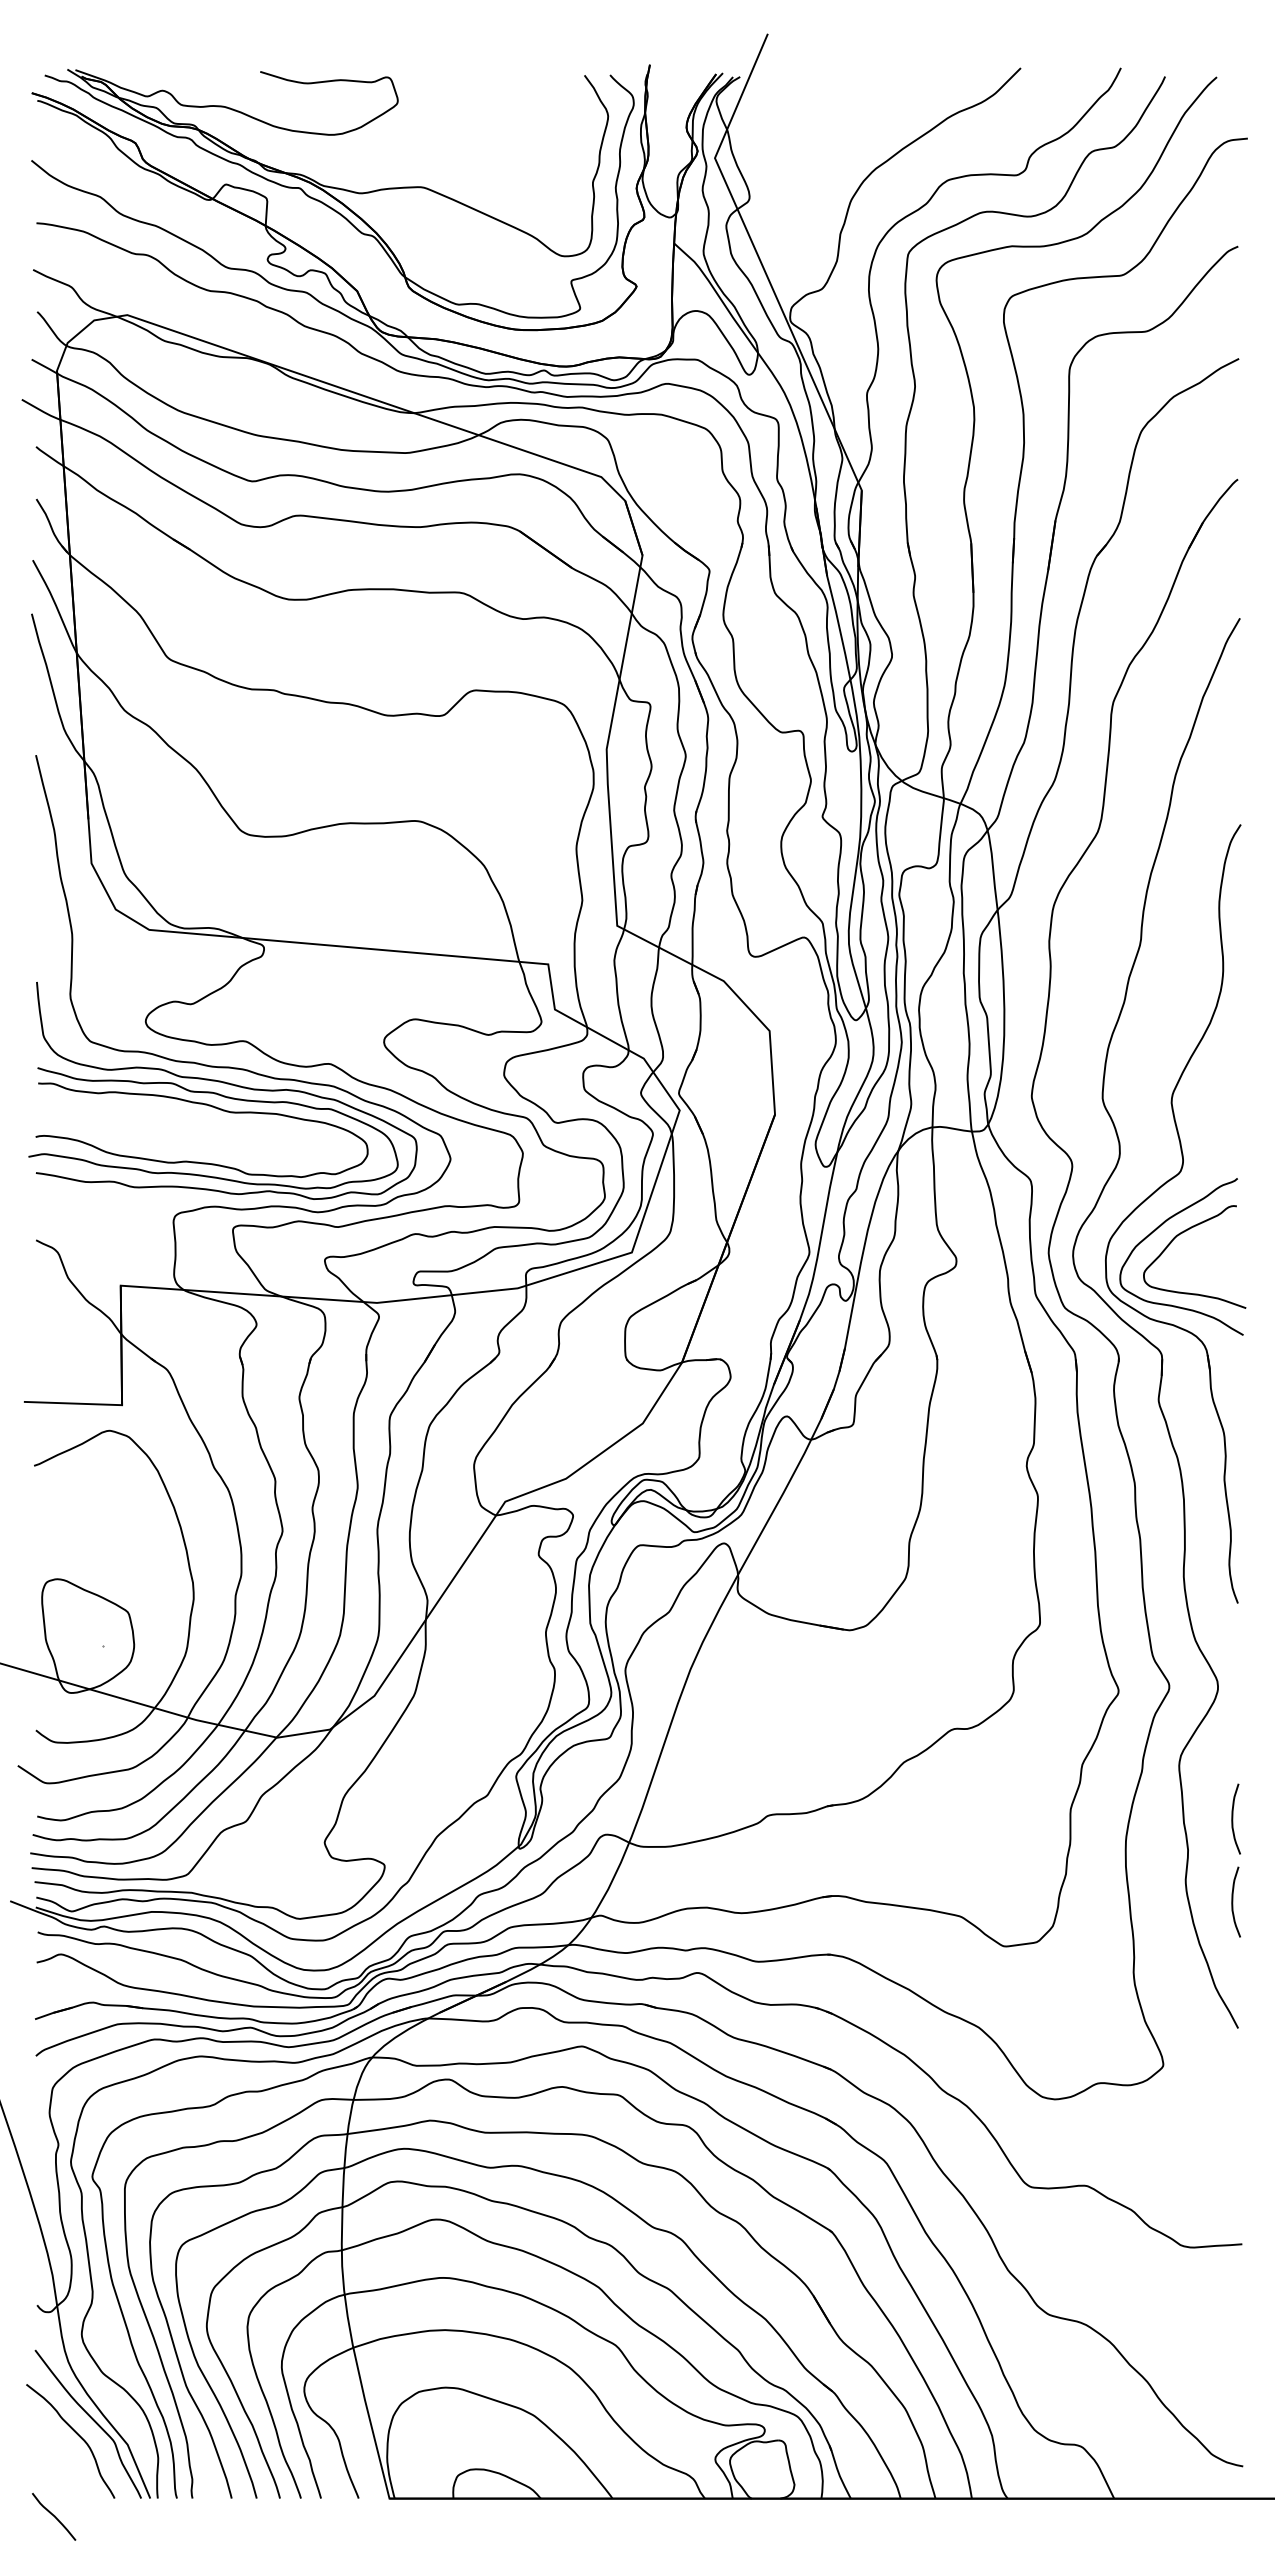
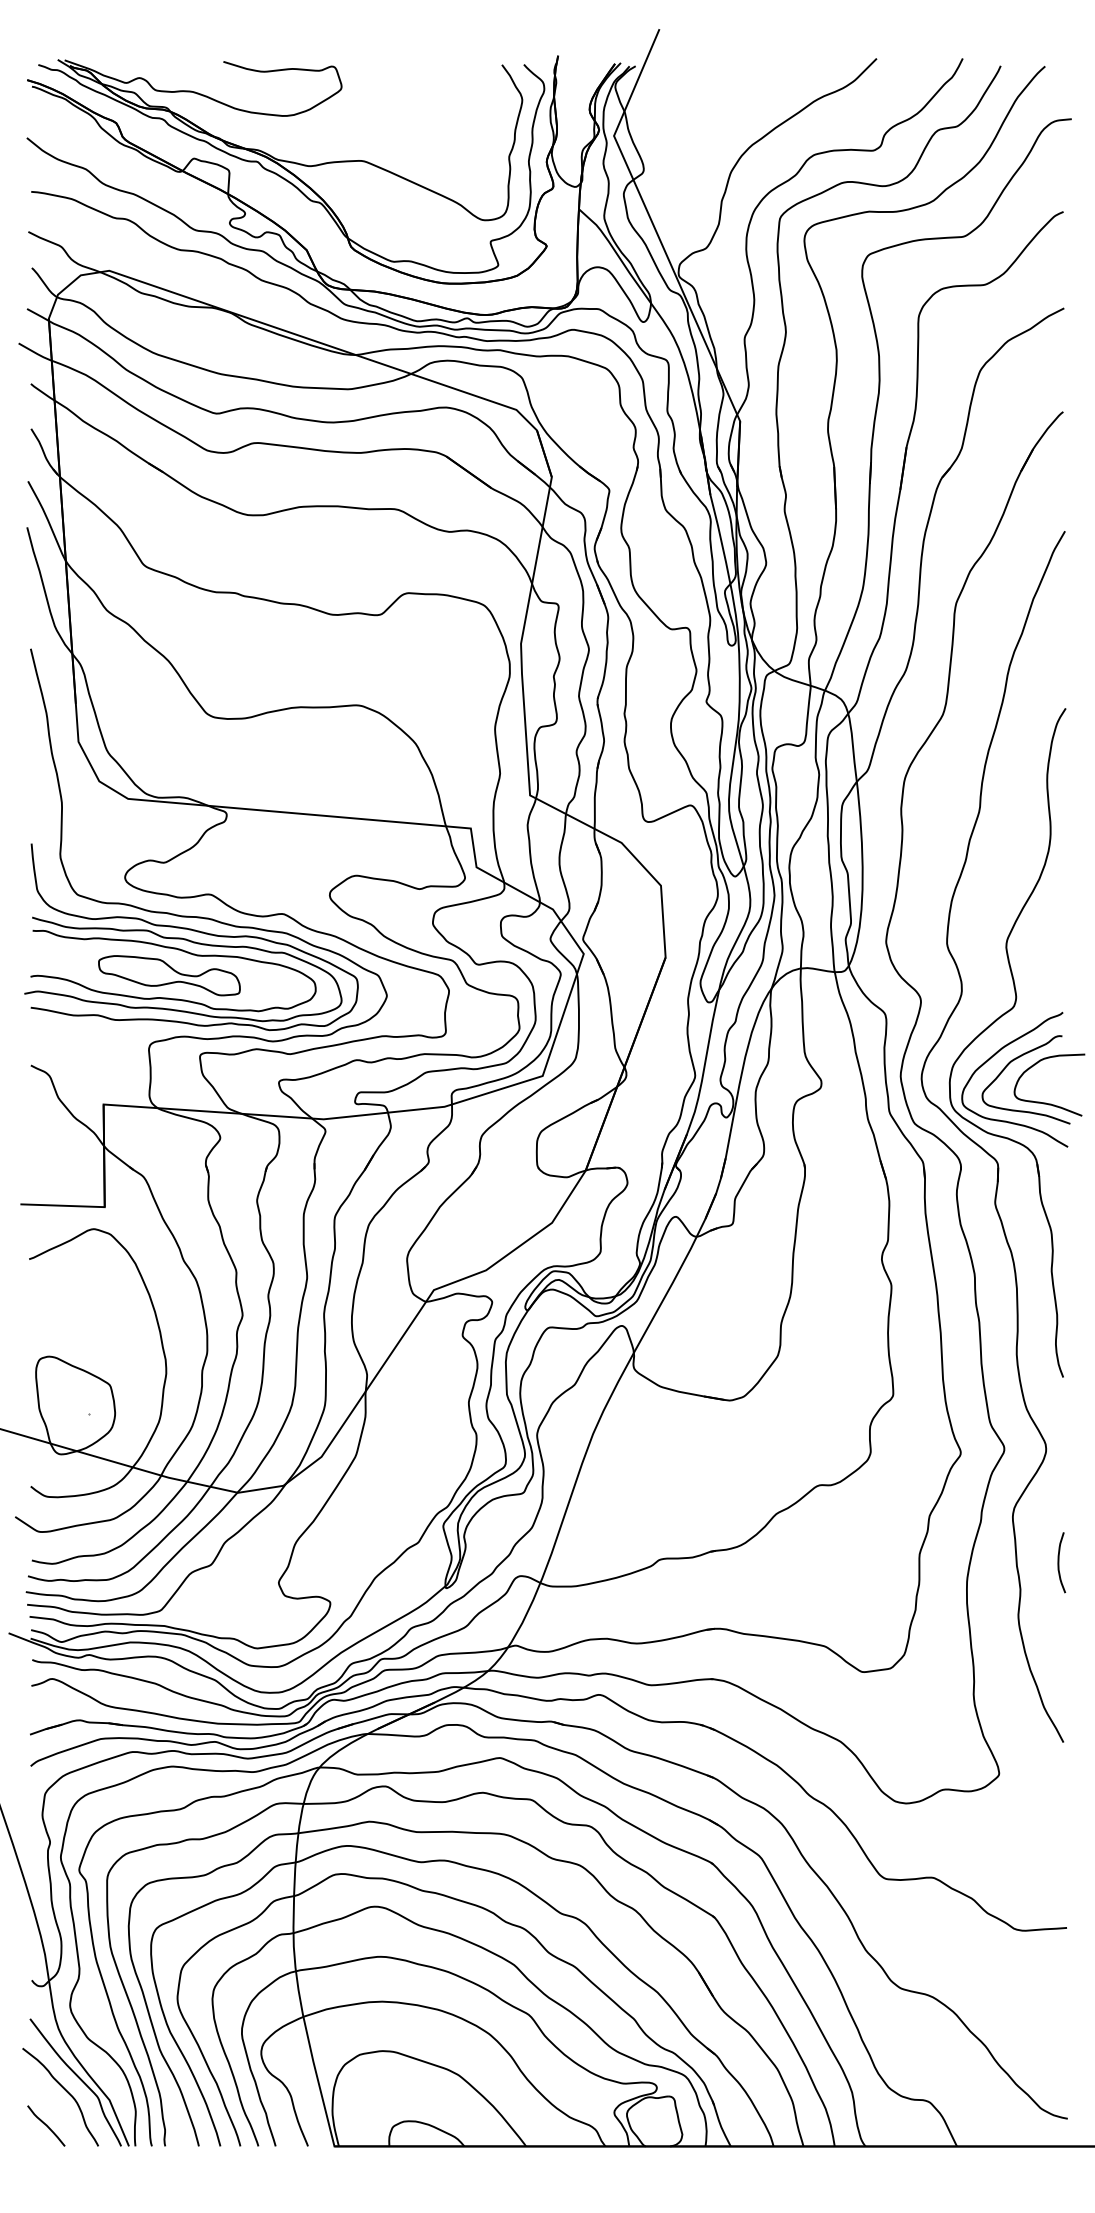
part: (197, 1135) -> (169, 975), added
curve: (1217, 1283) -> (1045, 1102), added
curve: (1233, 1901) -> (1059, 1633), removed
curve: (54, 2516) -> (46, 2125), moved

